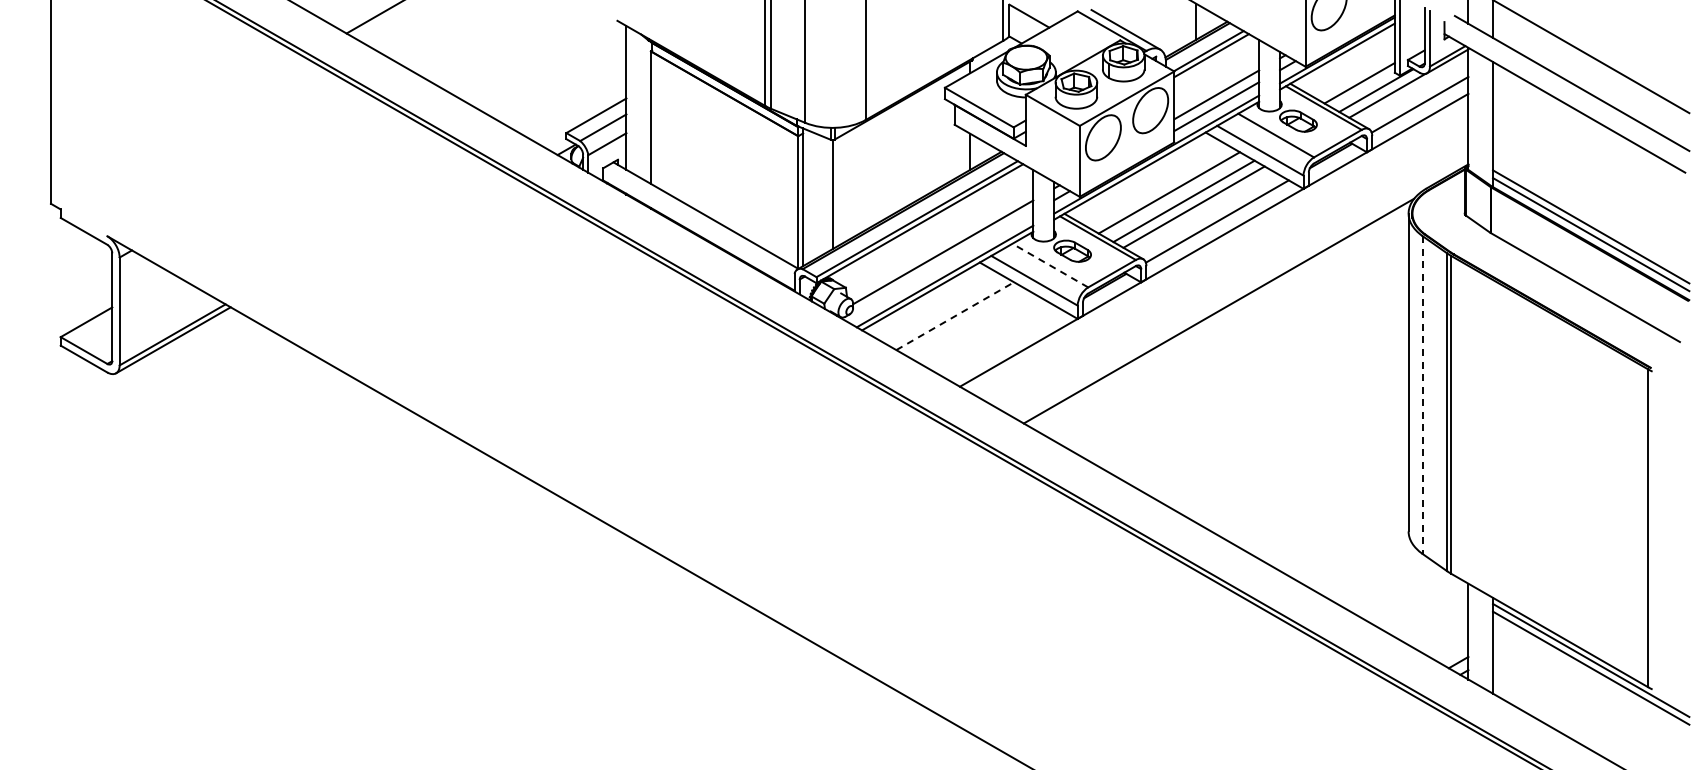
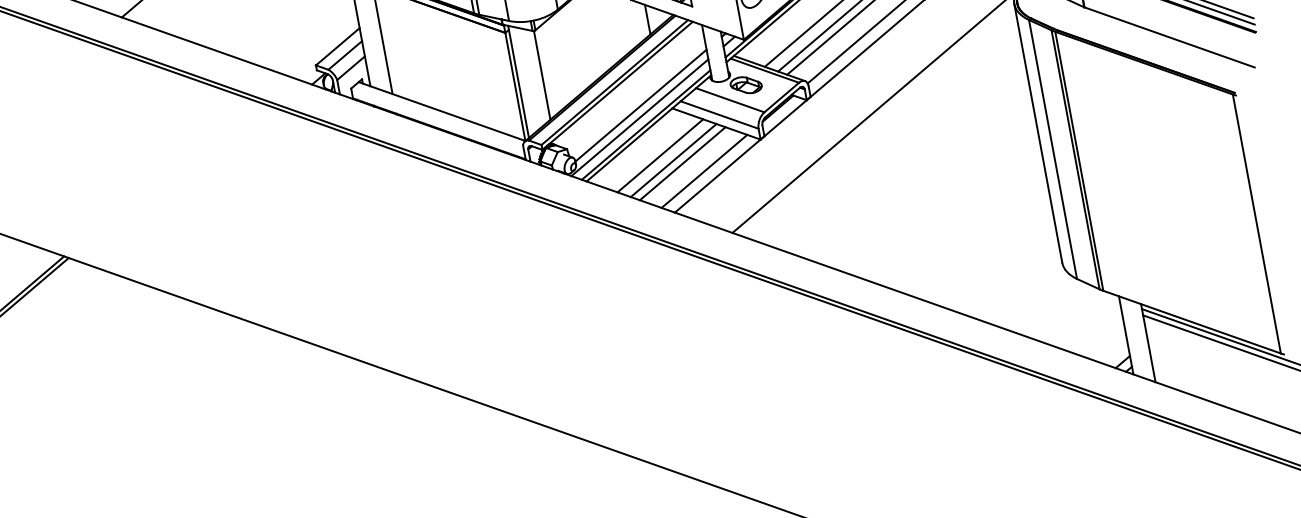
line: (1050, 265) -> (730, 100), dashed -> solid
line: (939, 266) -> (640, 117), added
line: (955, 316) -> (660, 156), dashed -> solid
line: (969, 324) -> (673, 160), added
line: (979, 330) -> (682, 163), added
line: (1003, 344) -> (704, 171), added
line: (1422, 394) -> (1052, 149), dashed -> solid

